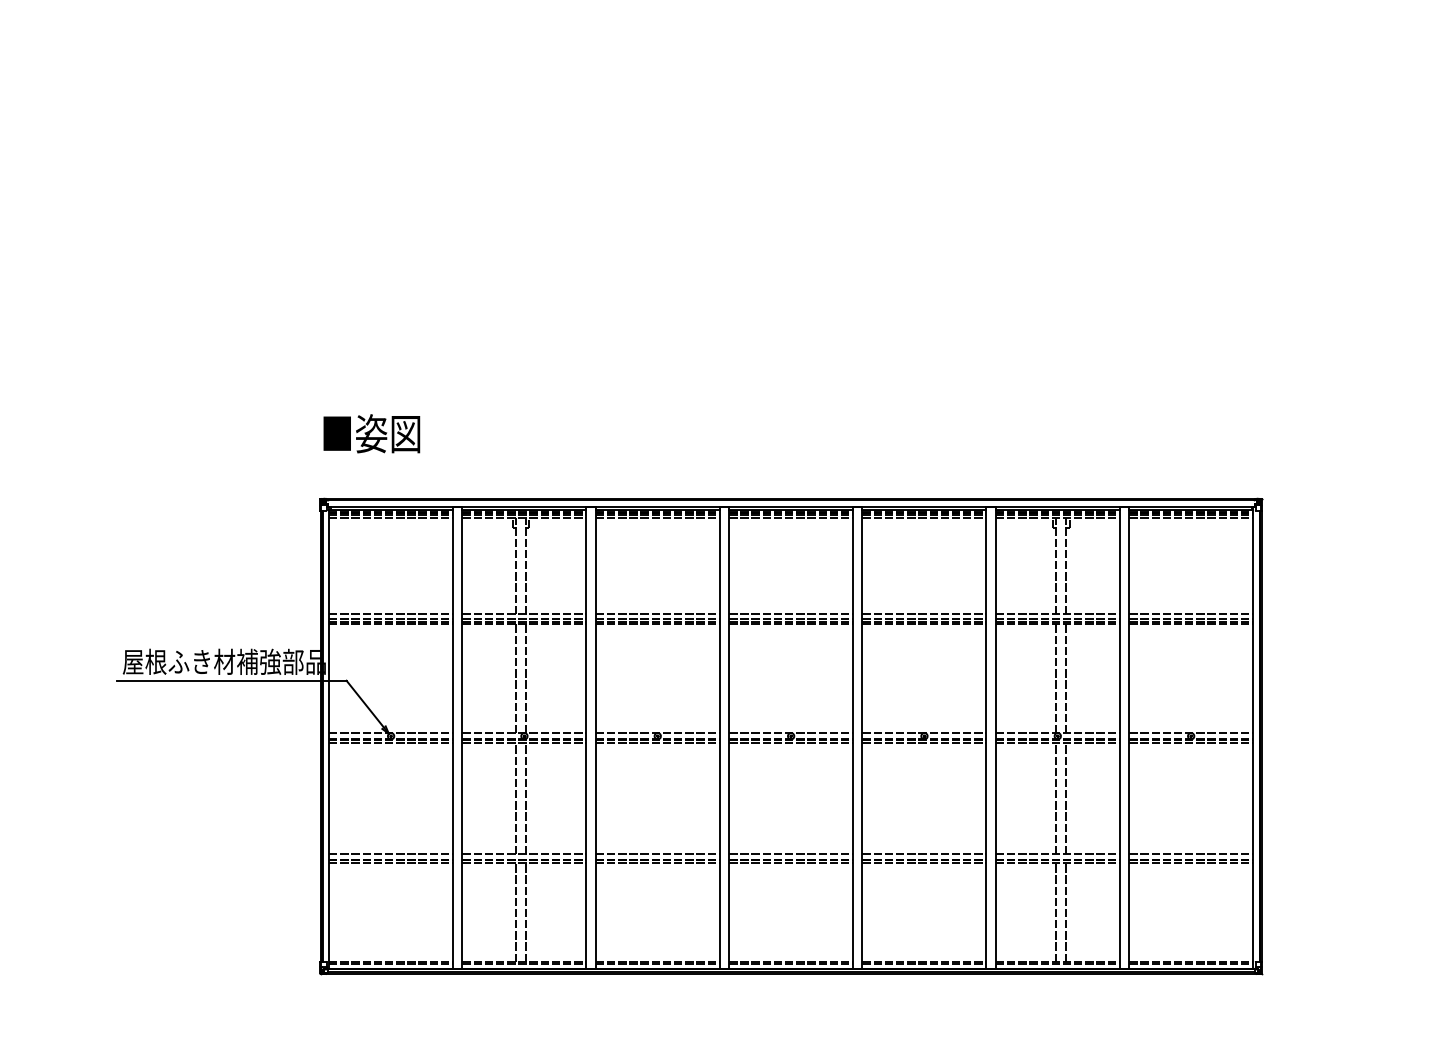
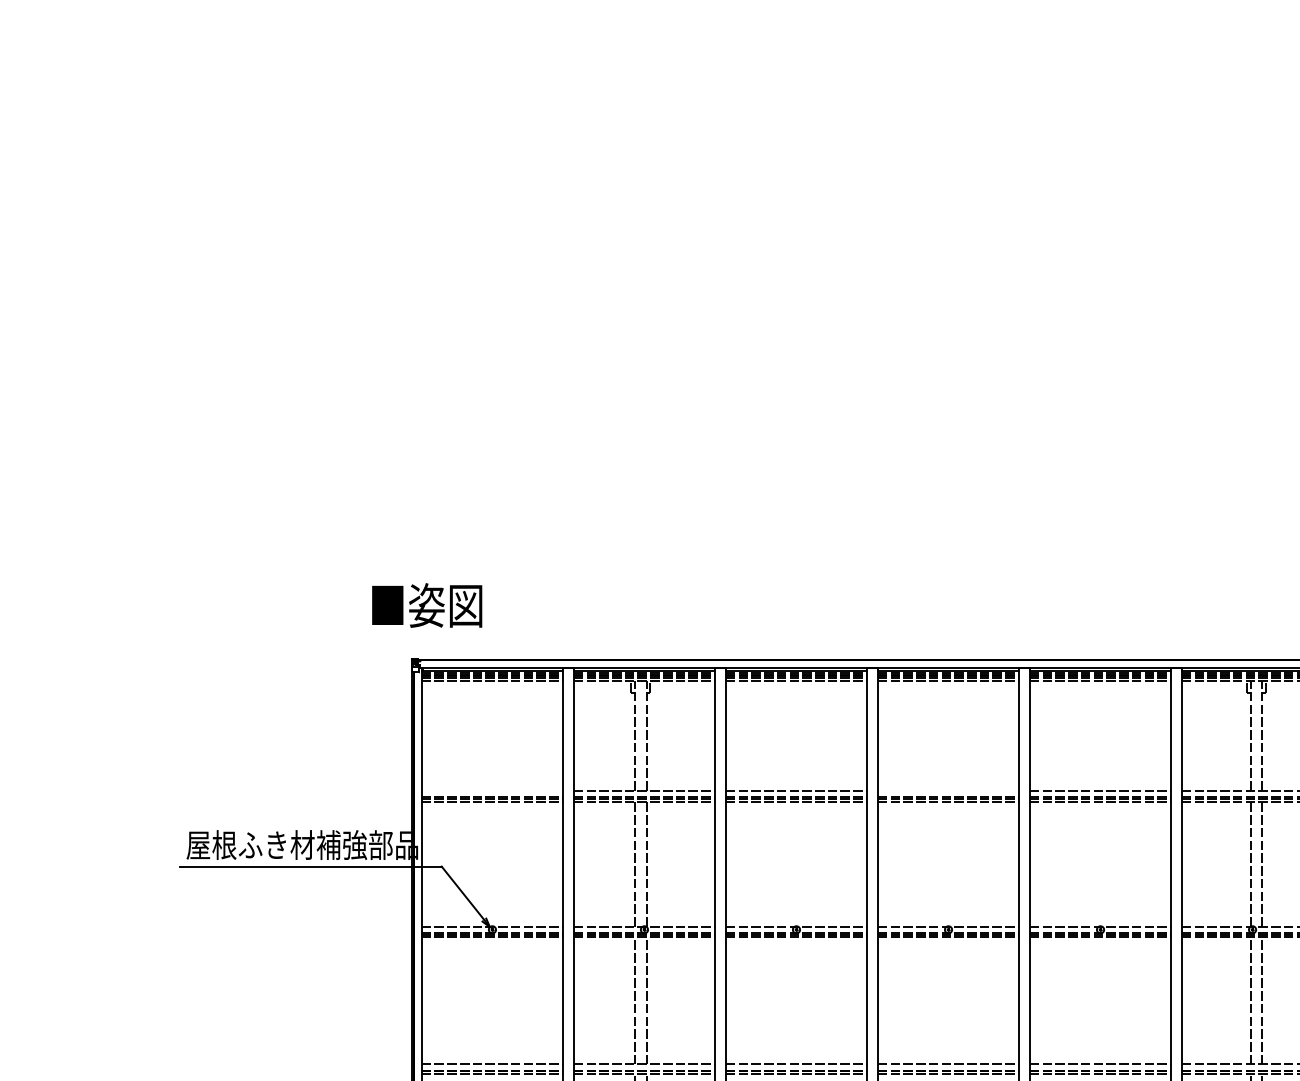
text: (371, 433) -> (426, 605), moved
line: (391, 614) -> (492, 791), removed
line: (791, 614) -> (948, 791), removed

